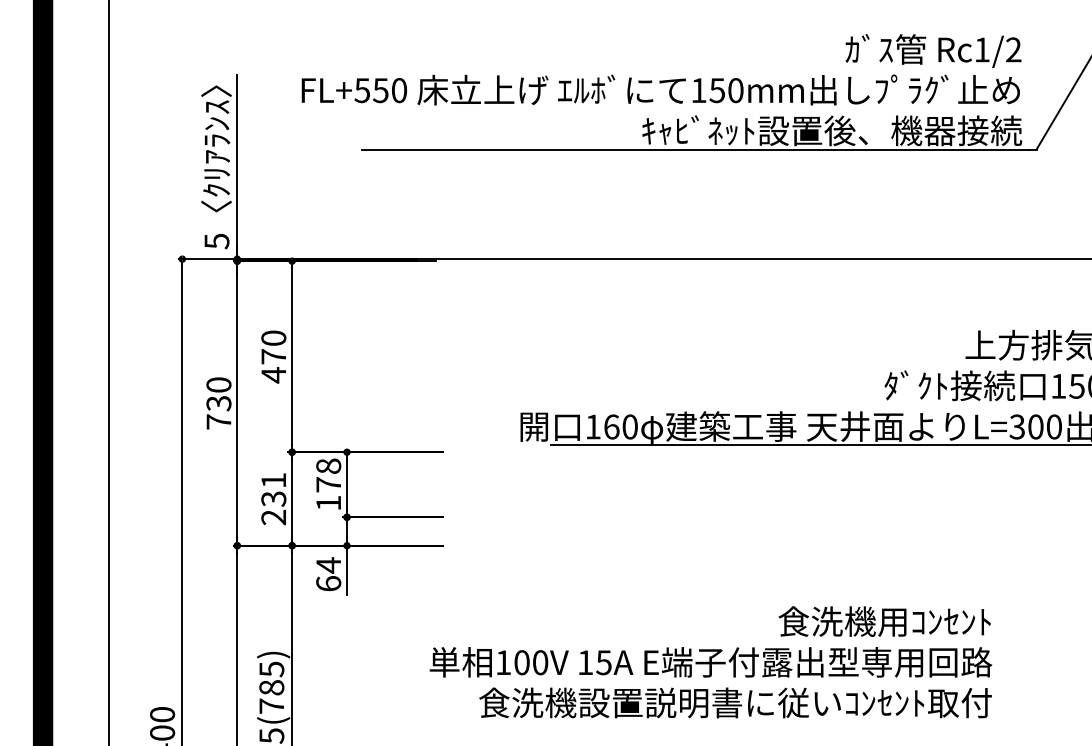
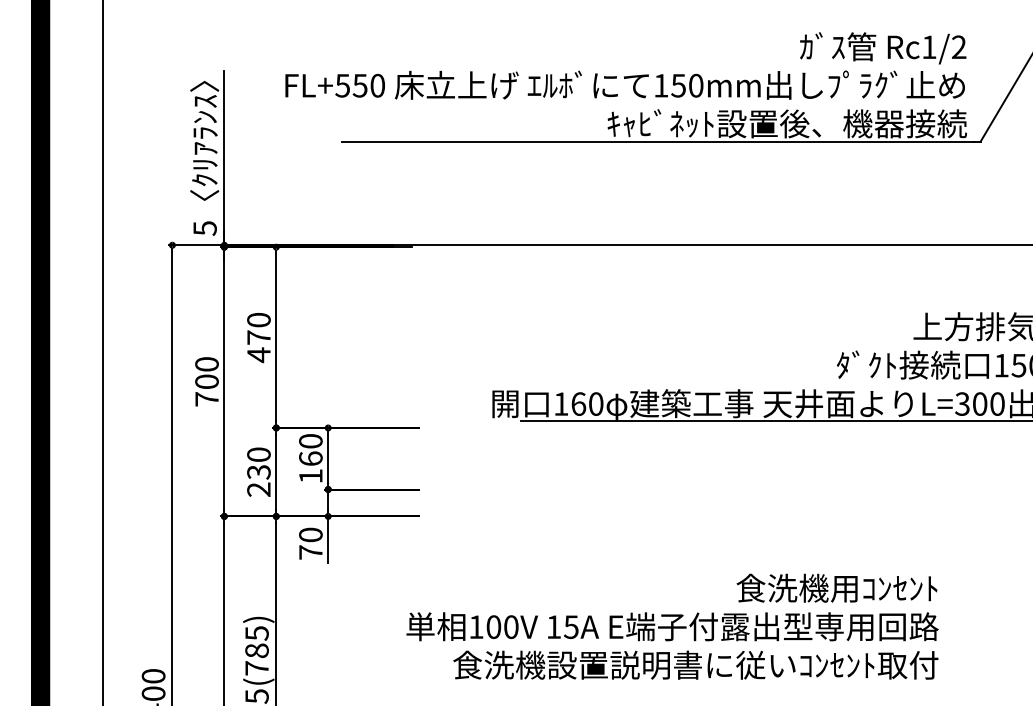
text: (218, 403) -> (206, 381), 730 -> 700
text: (328, 474) -> (310, 449), 178 -> 160
text: (273, 480) -> (258, 454), 231 -> 230
text: (328, 574) -> (310, 543), 64 -> 70

